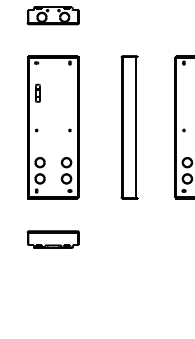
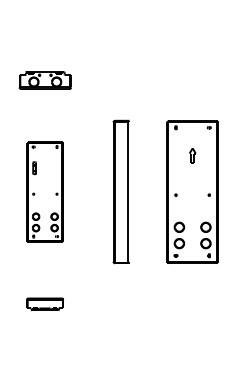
part: (53, 126) -> (45, 191), size x0.7
part: (52, 239) -> (44, 304), size x0.7

